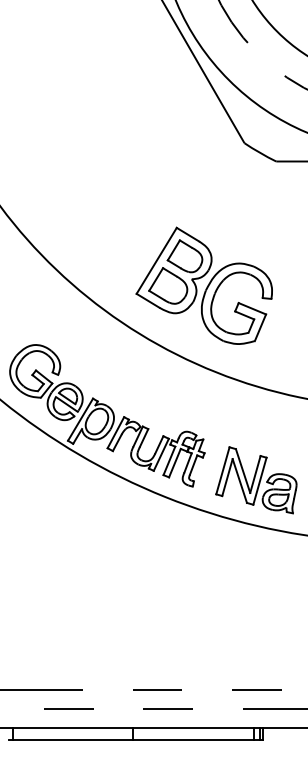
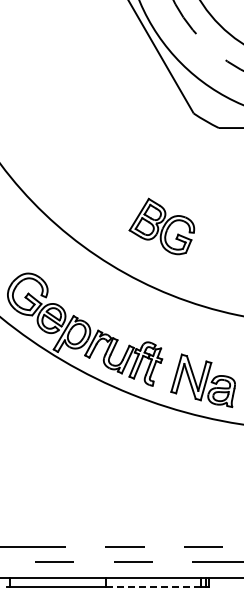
part: (203, 285) -> (161, 226), size x0.6
line: (193, 739) -> (153, 586), solid -> dashed

